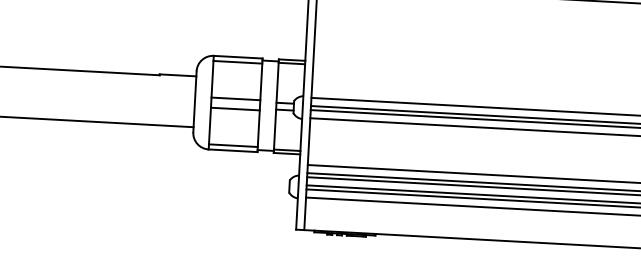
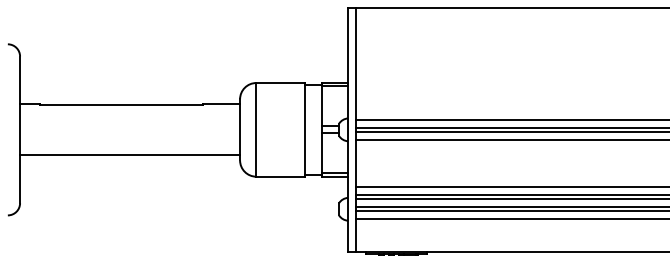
line: (237, 62) -> (280, 88), removed
line: (235, 98) -> (280, 124), removed
line: (235, 108) -> (280, 134), removed
line: (233, 145) -> (280, 171), removed

